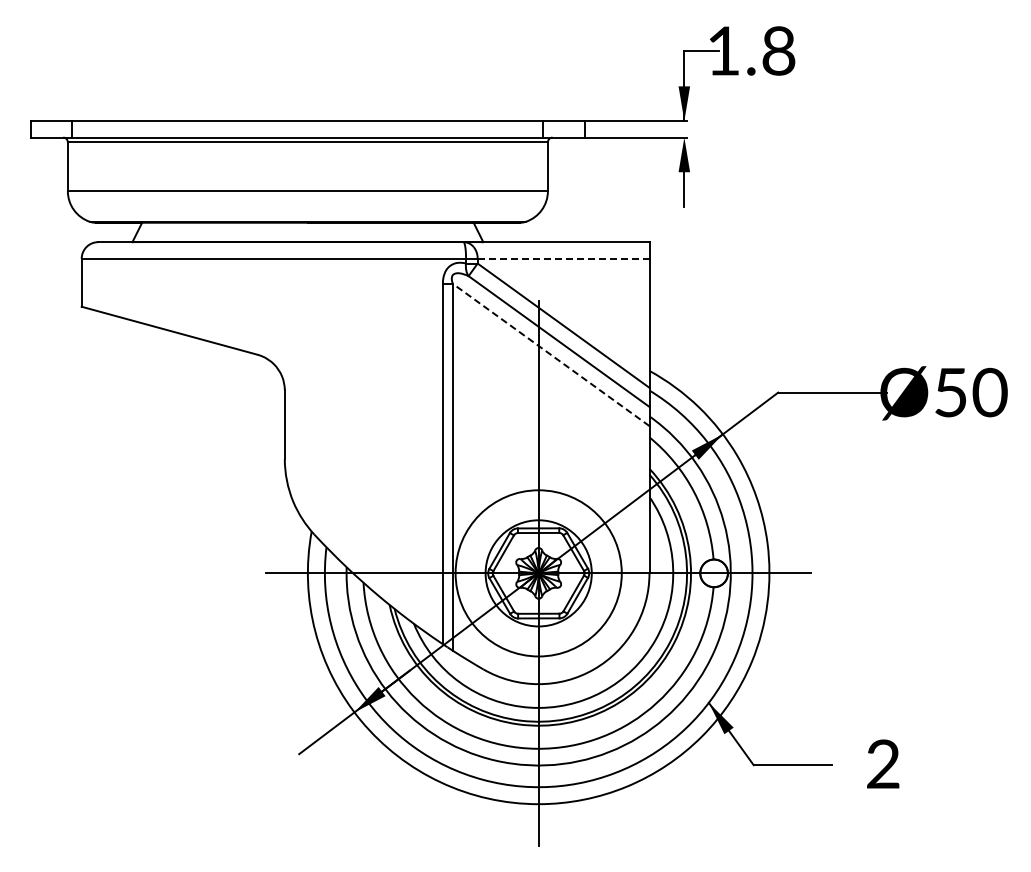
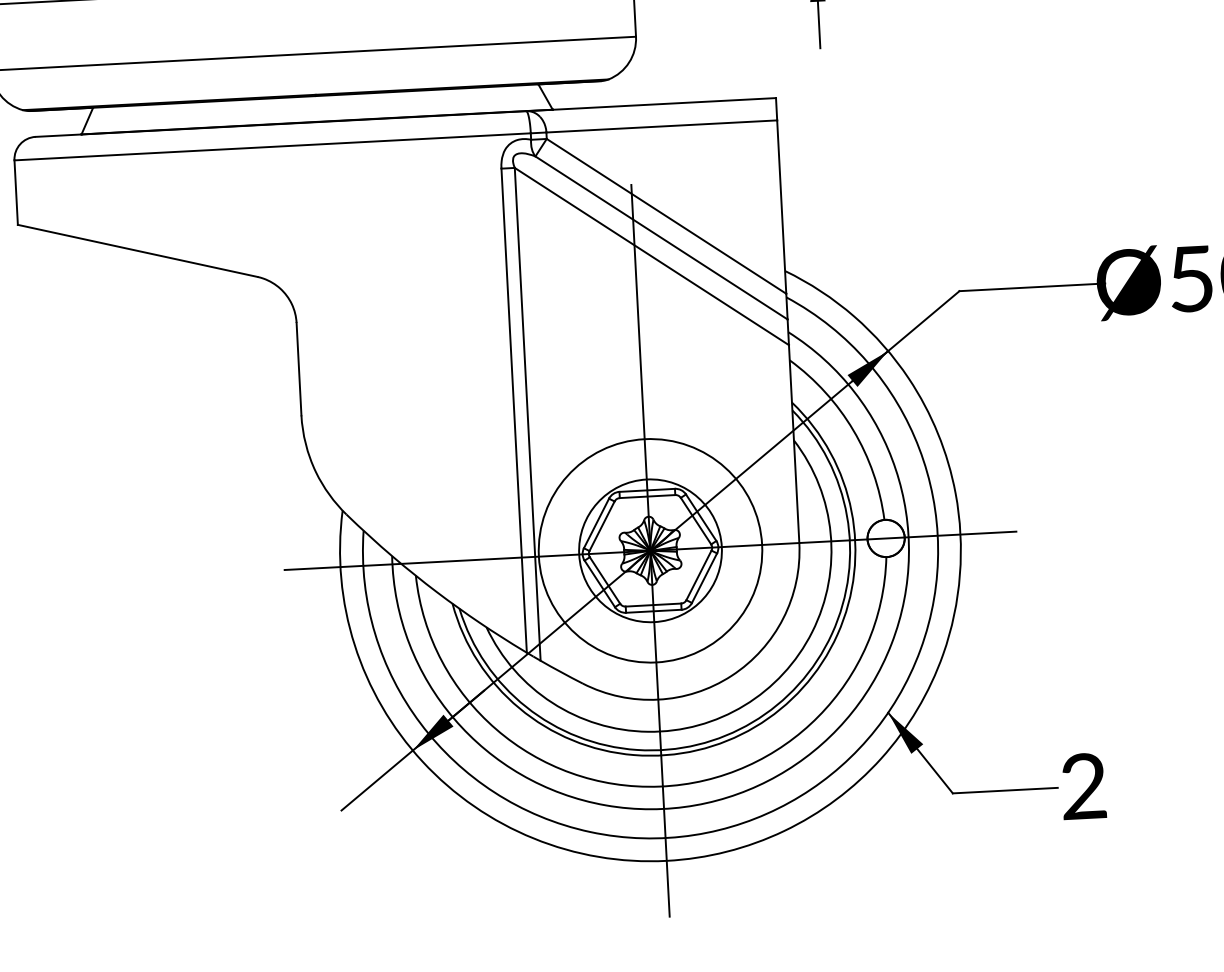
line: (563, 258) -> (661, 126), dashed -> solid
line: (550, 354) -> (650, 255), dashed -> solid
text: (883, 763) -> (1084, 785), moved

